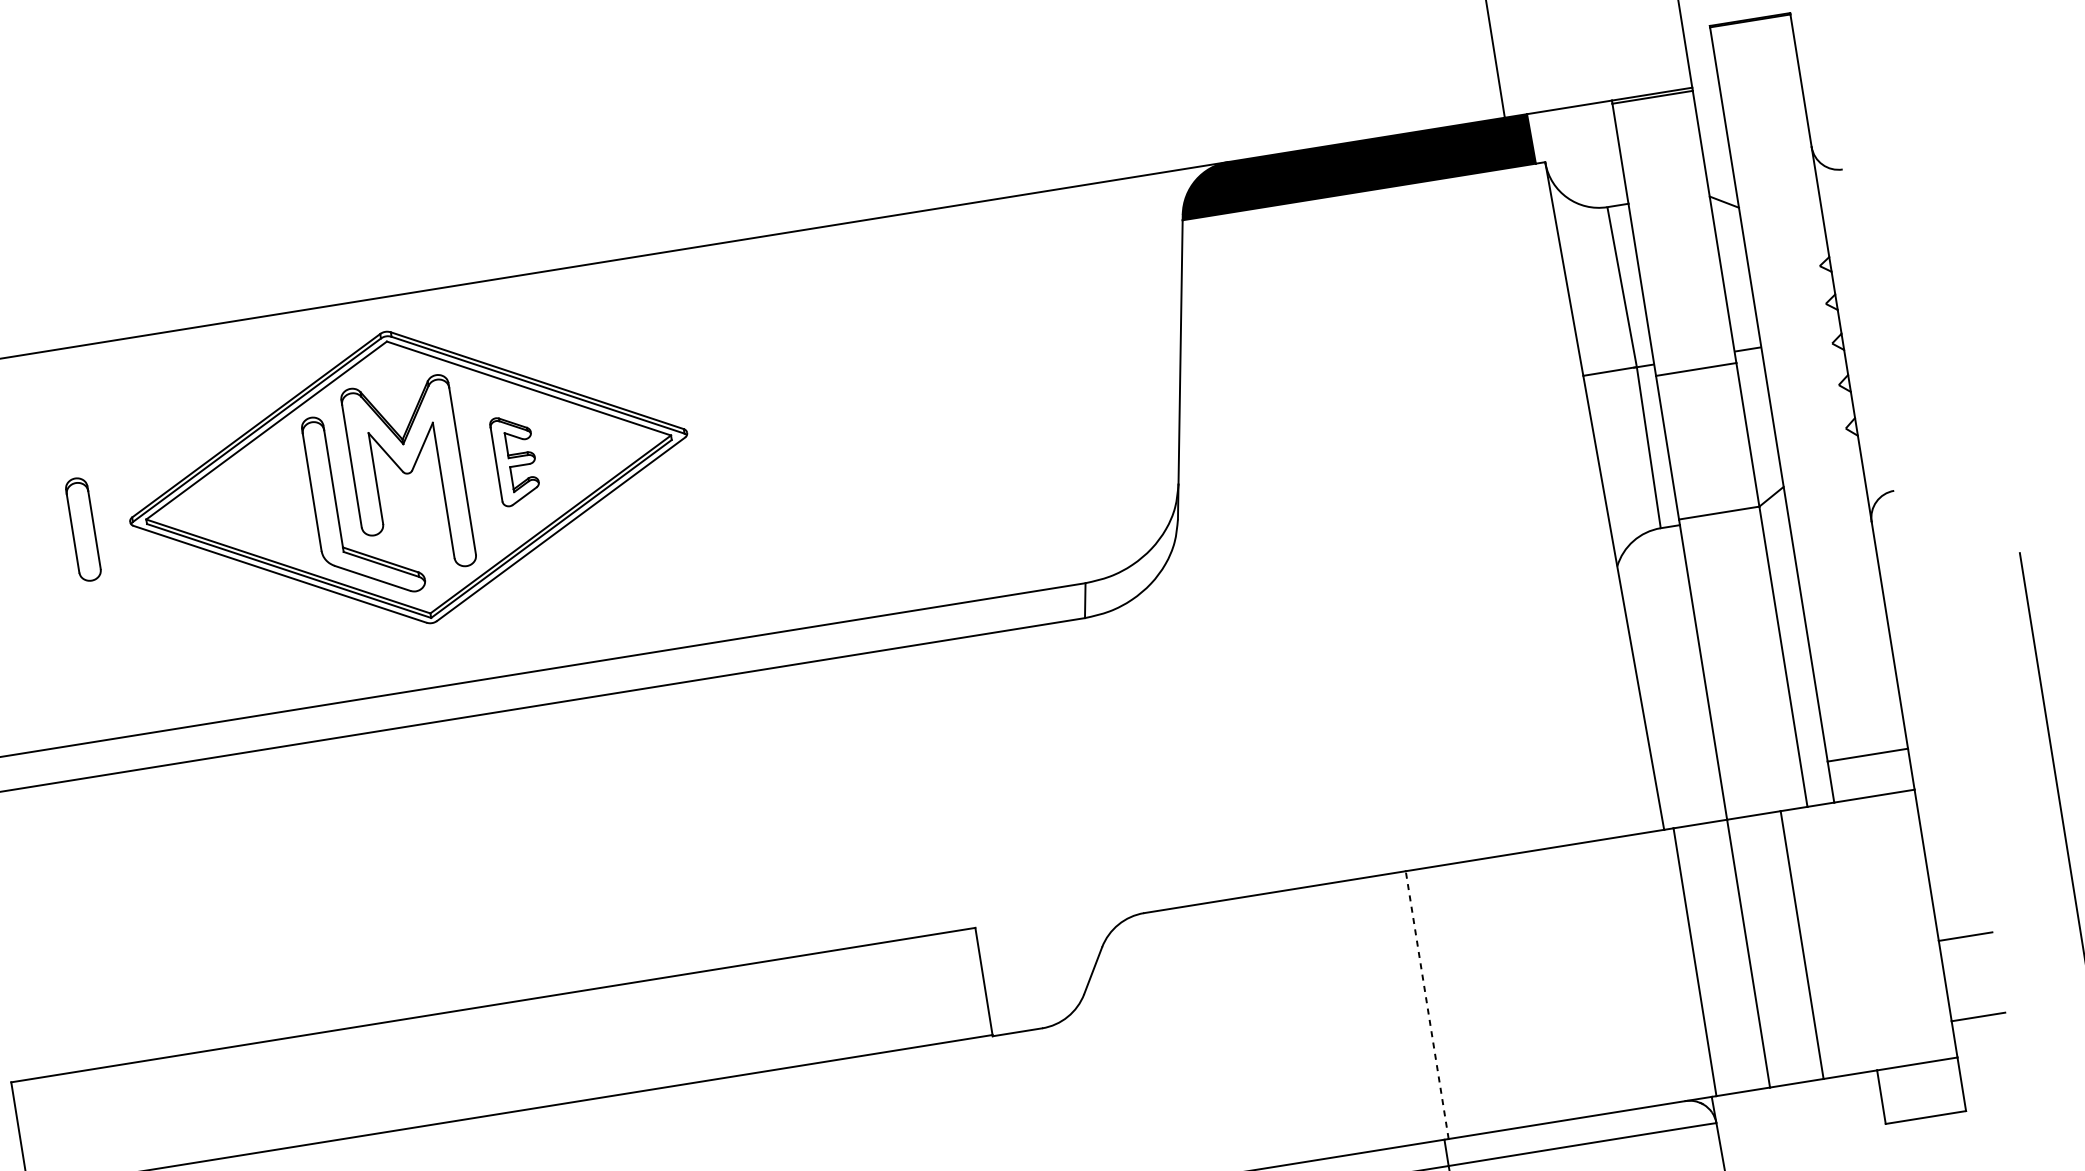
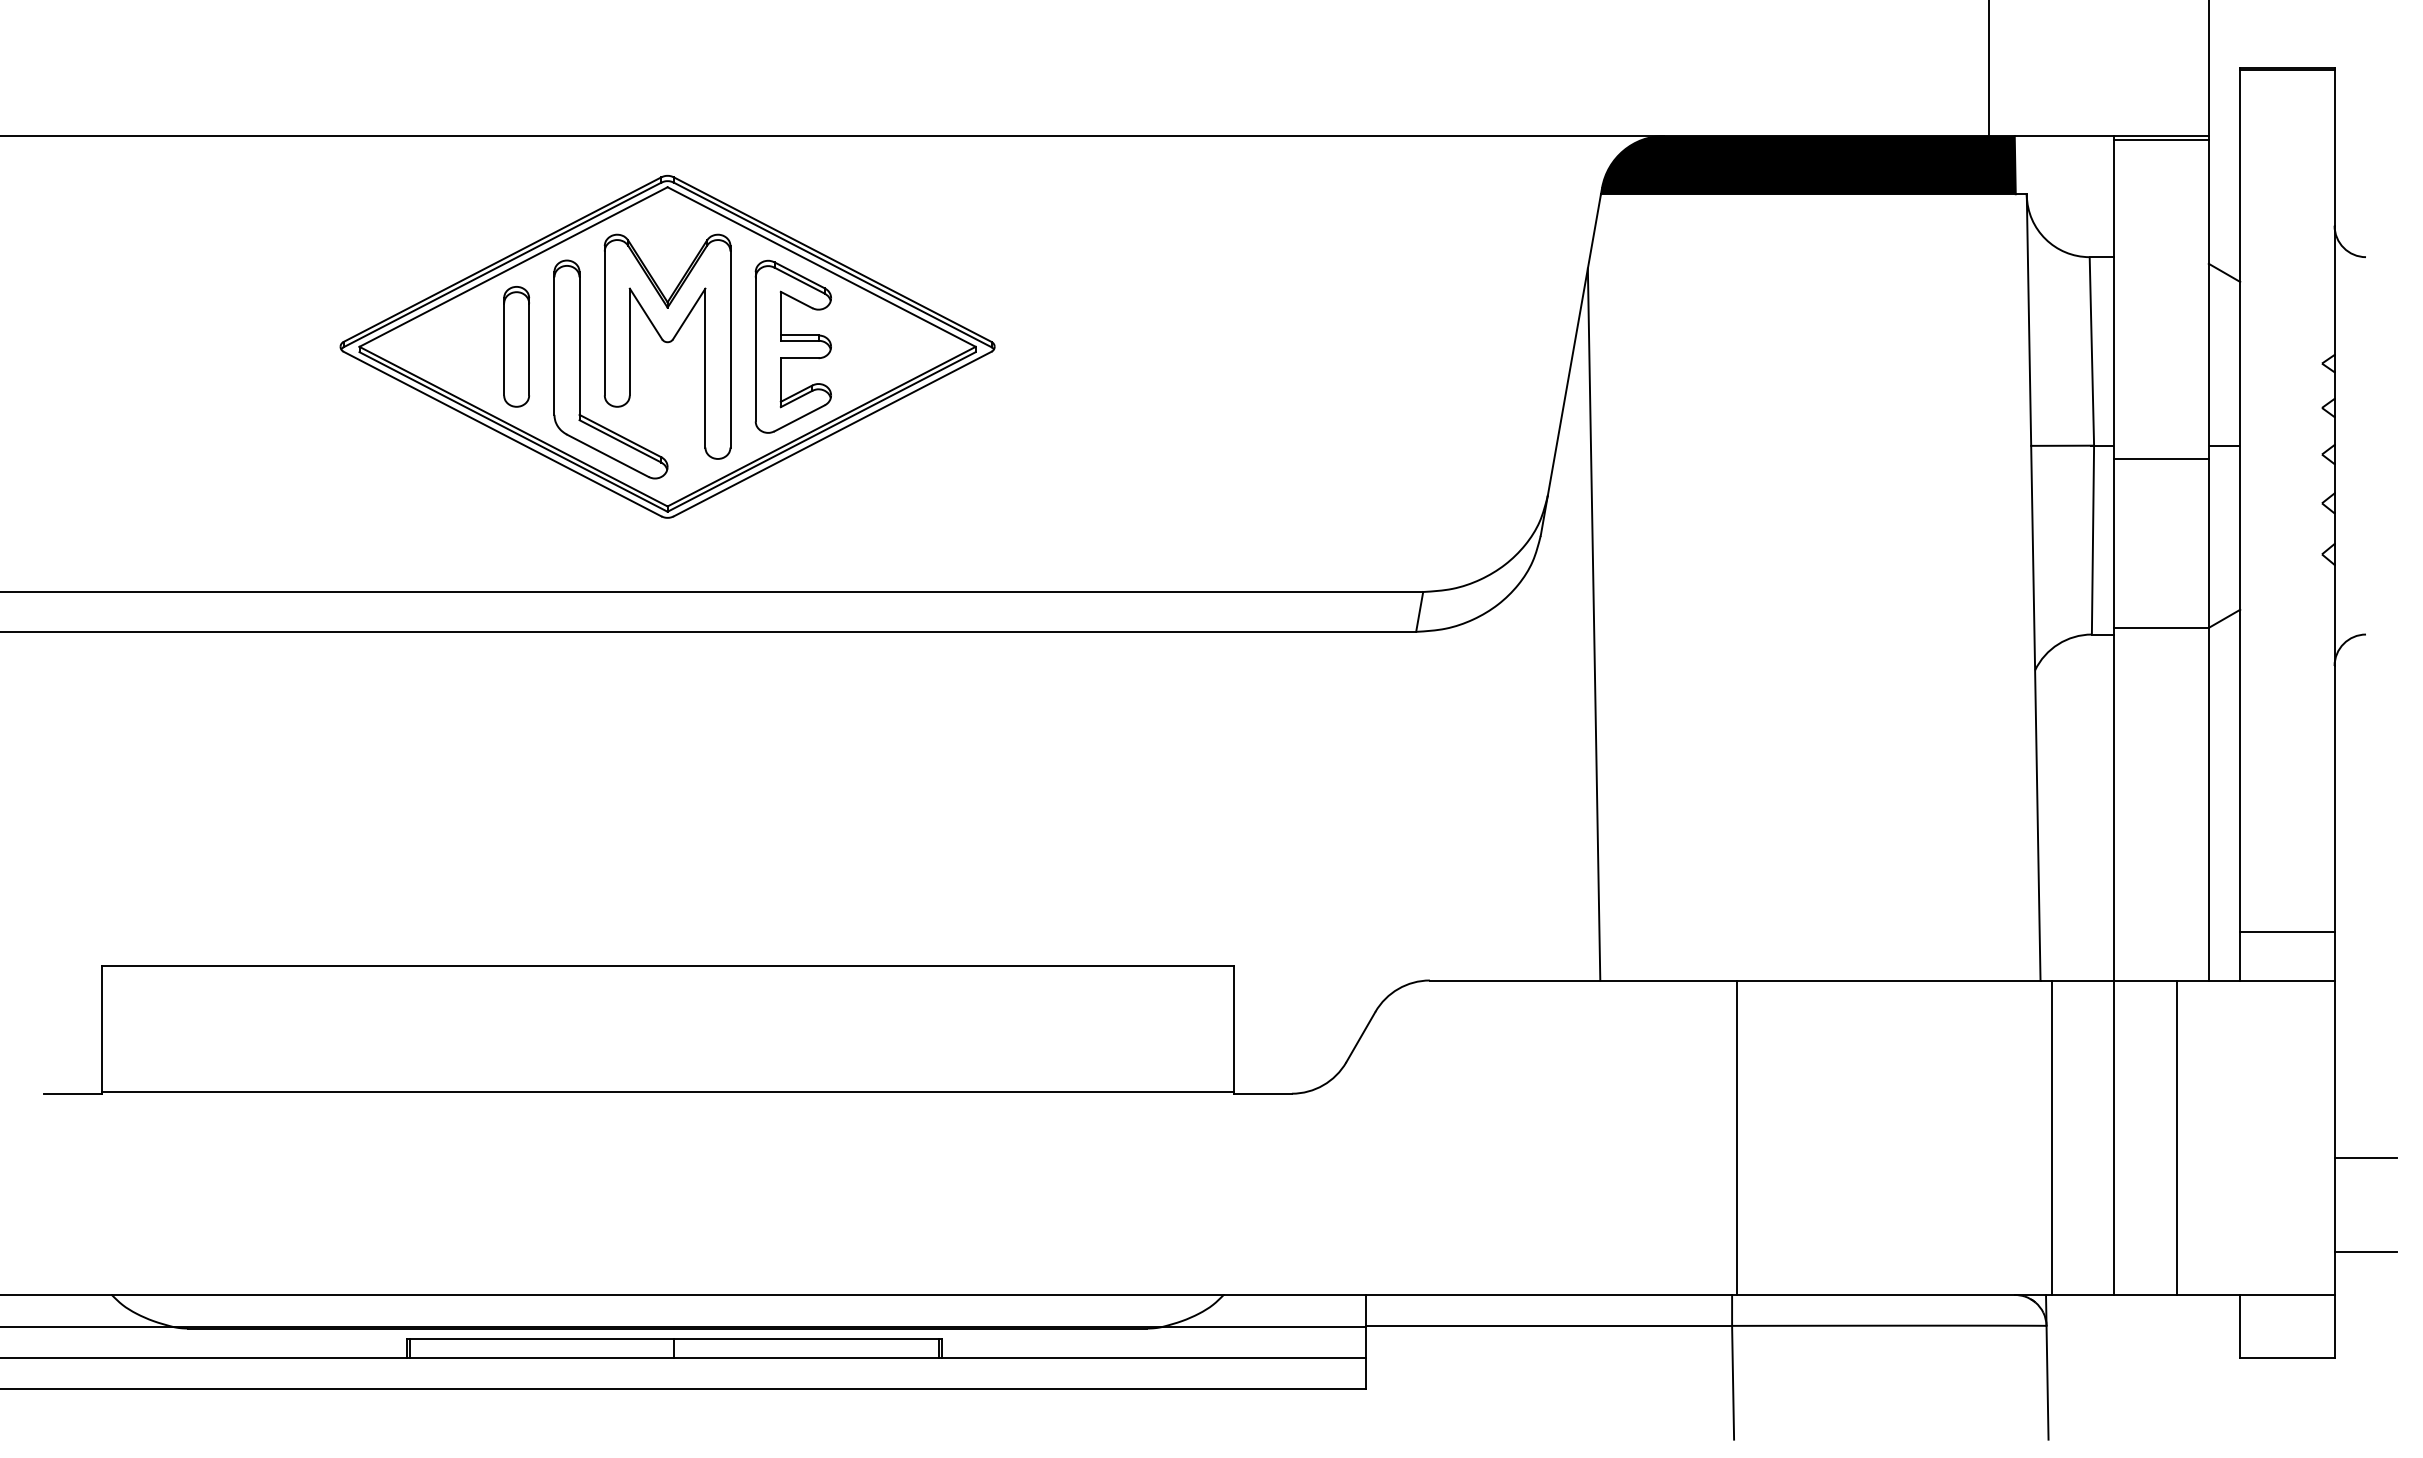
part: (514, 460) -> (792, 346), size x1.67
part: (83, 529) -> (516, 346), moved
line: (1234, 587) -> (1593, 624), added
line: (1427, 1004) -> (1737, 1137), dashed -> solid

